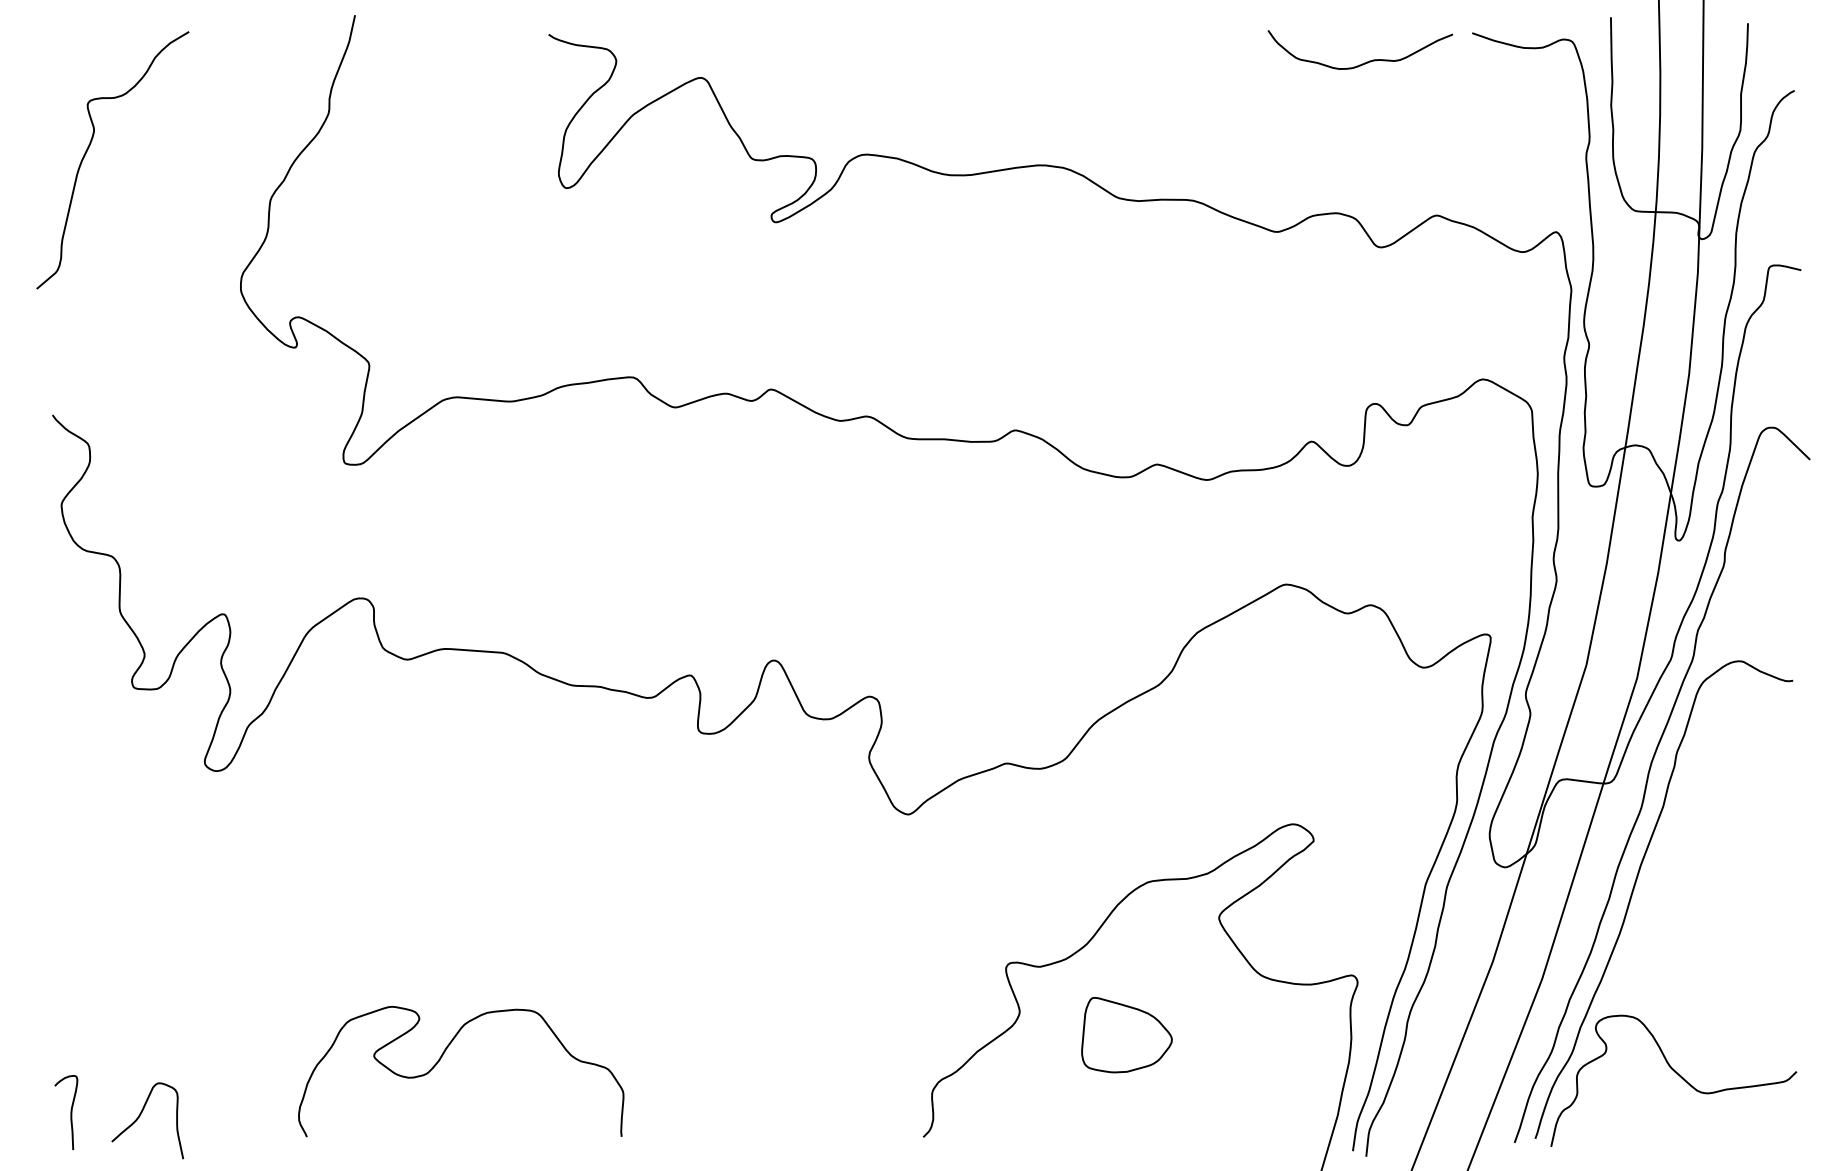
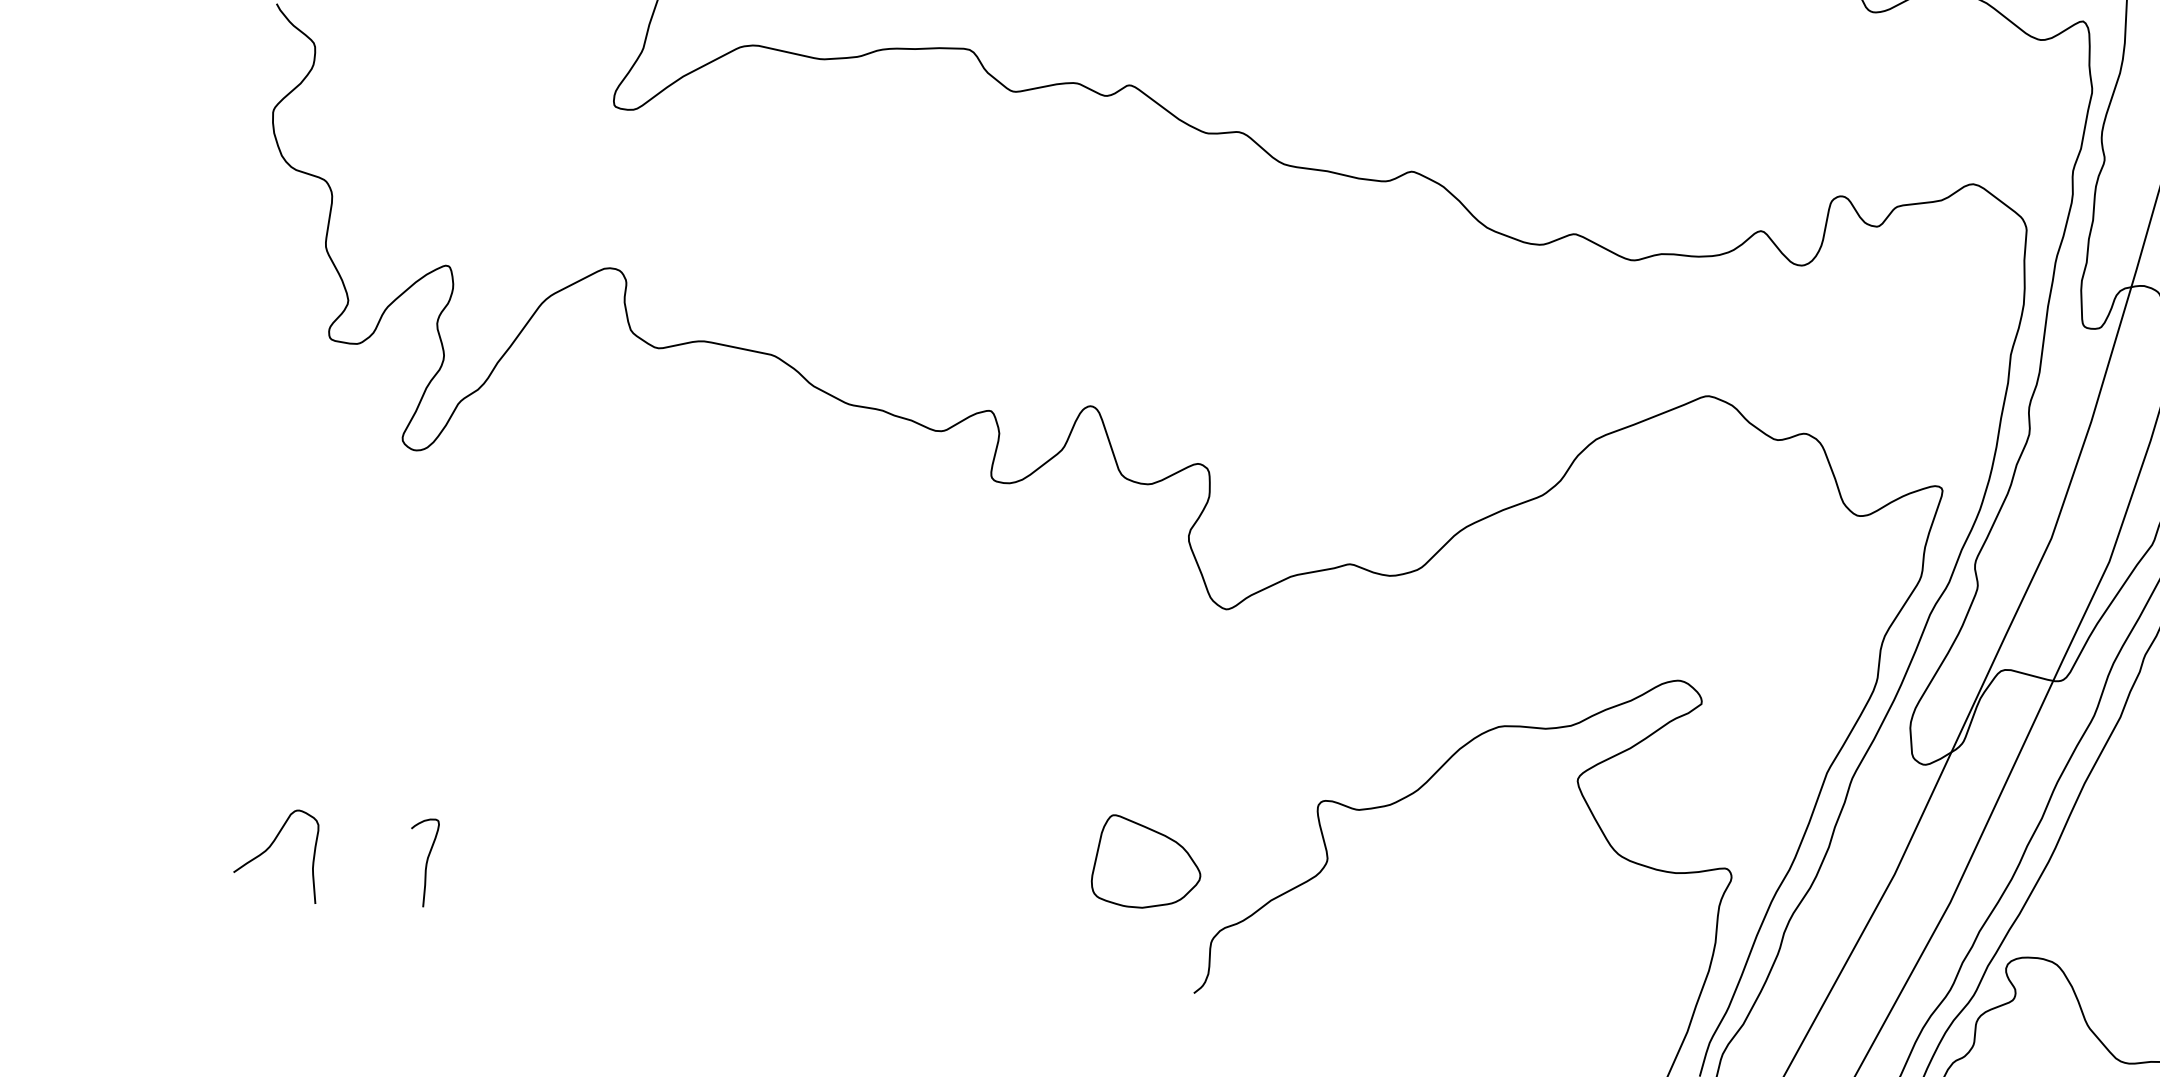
part: (1126, 1035) -> (1147, 864), moved
curve: (440, 1060) -> (634, 827), removed
curve: (70, 1112) -> (425, 862), moved

